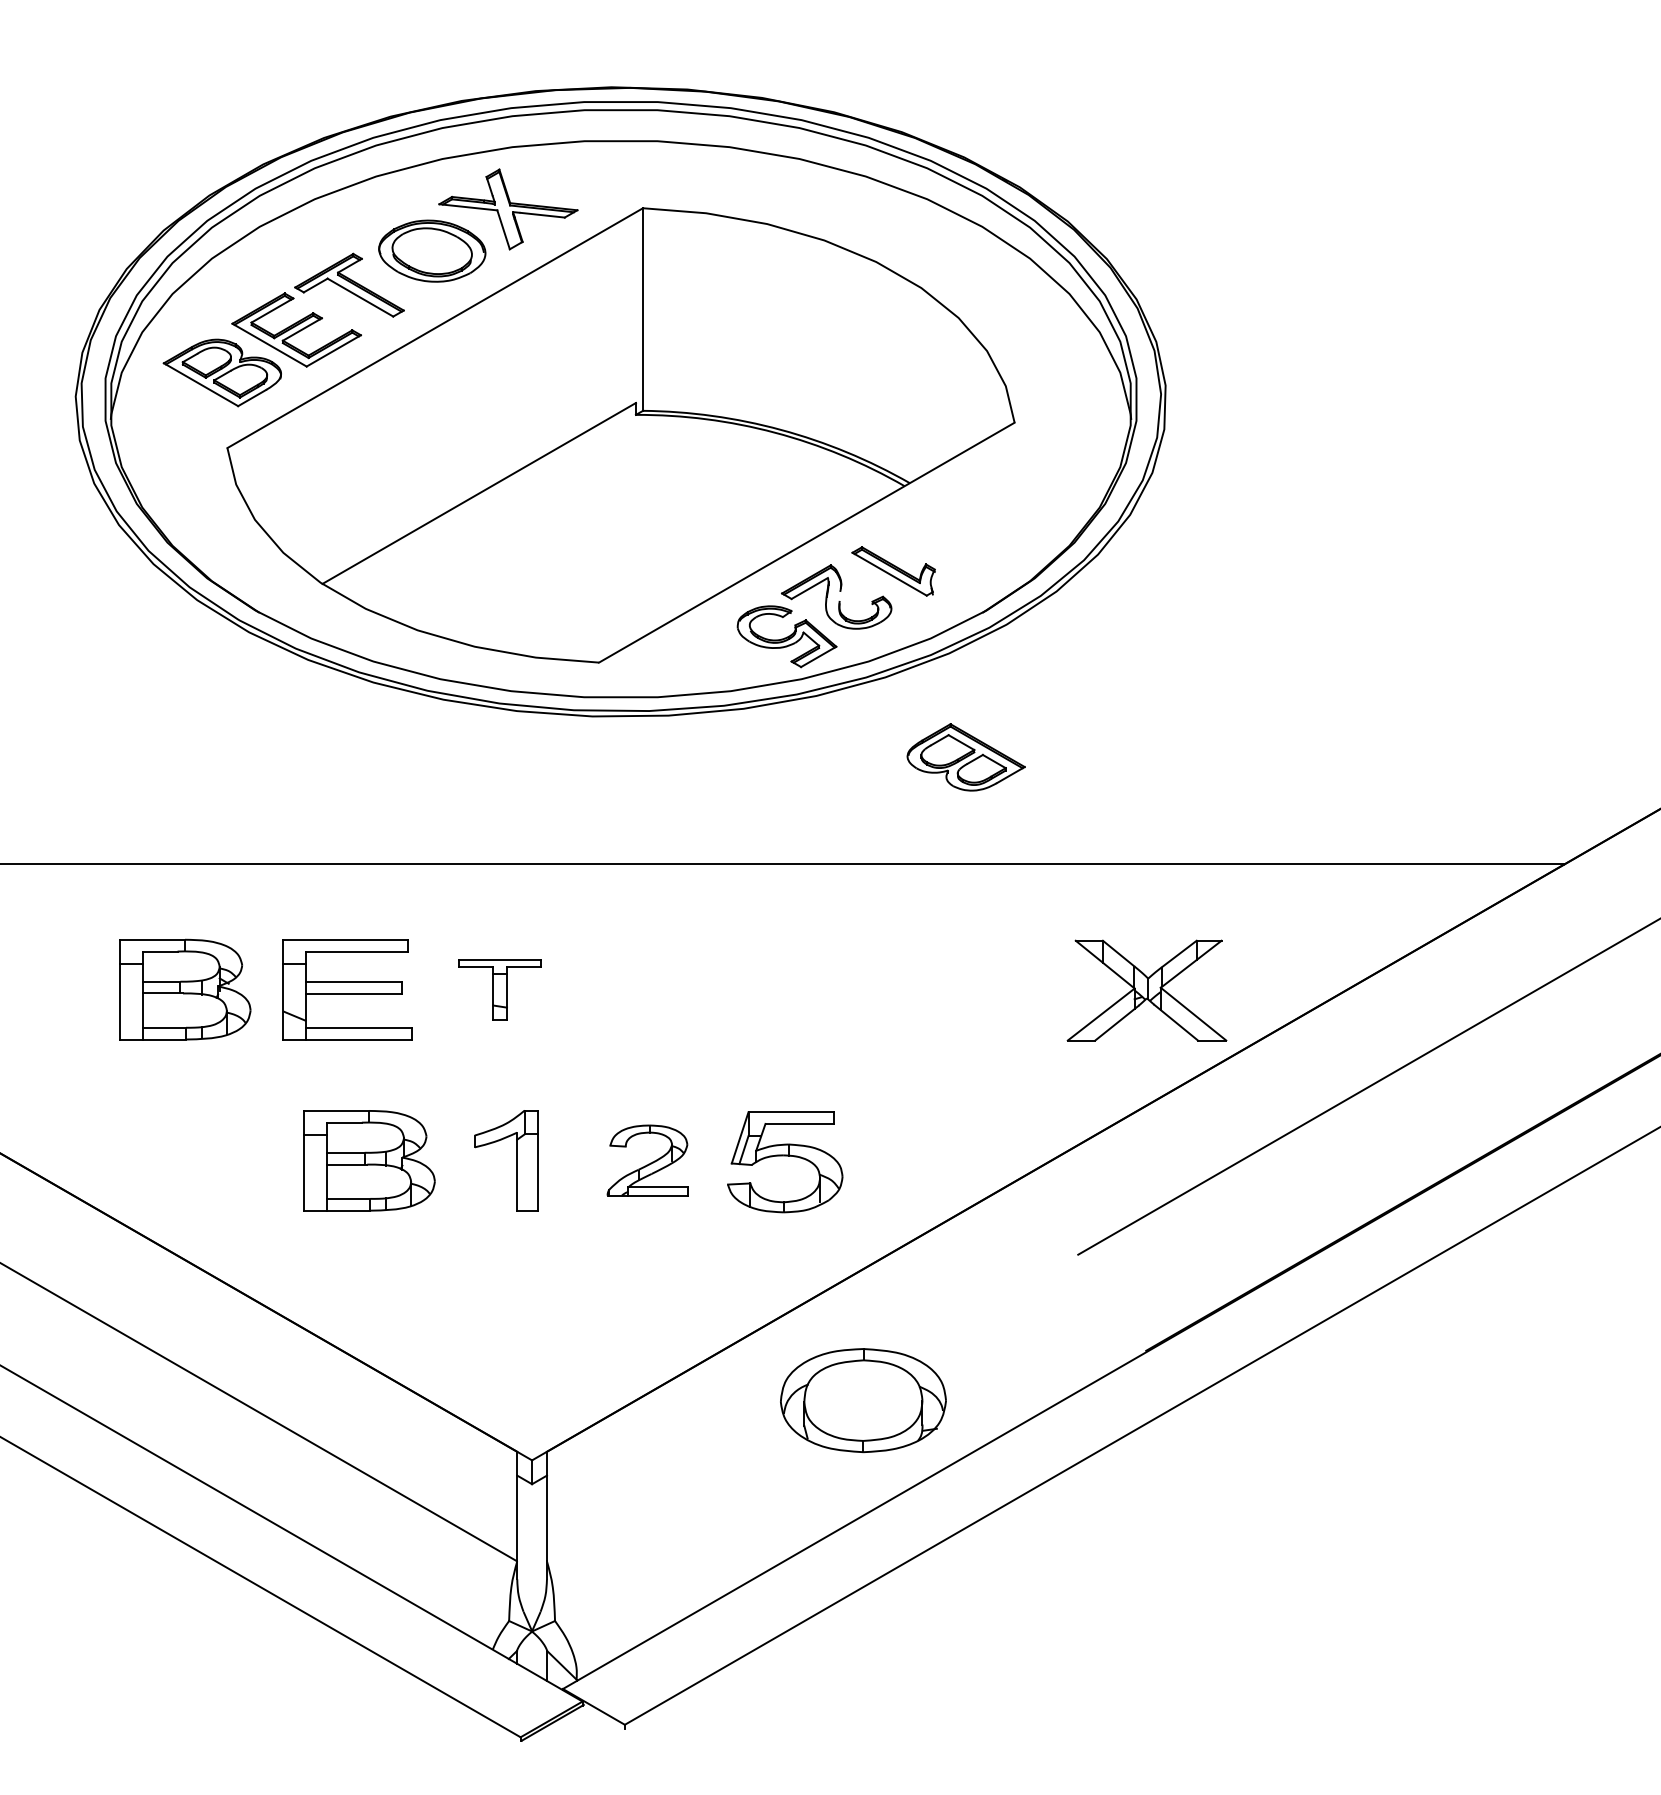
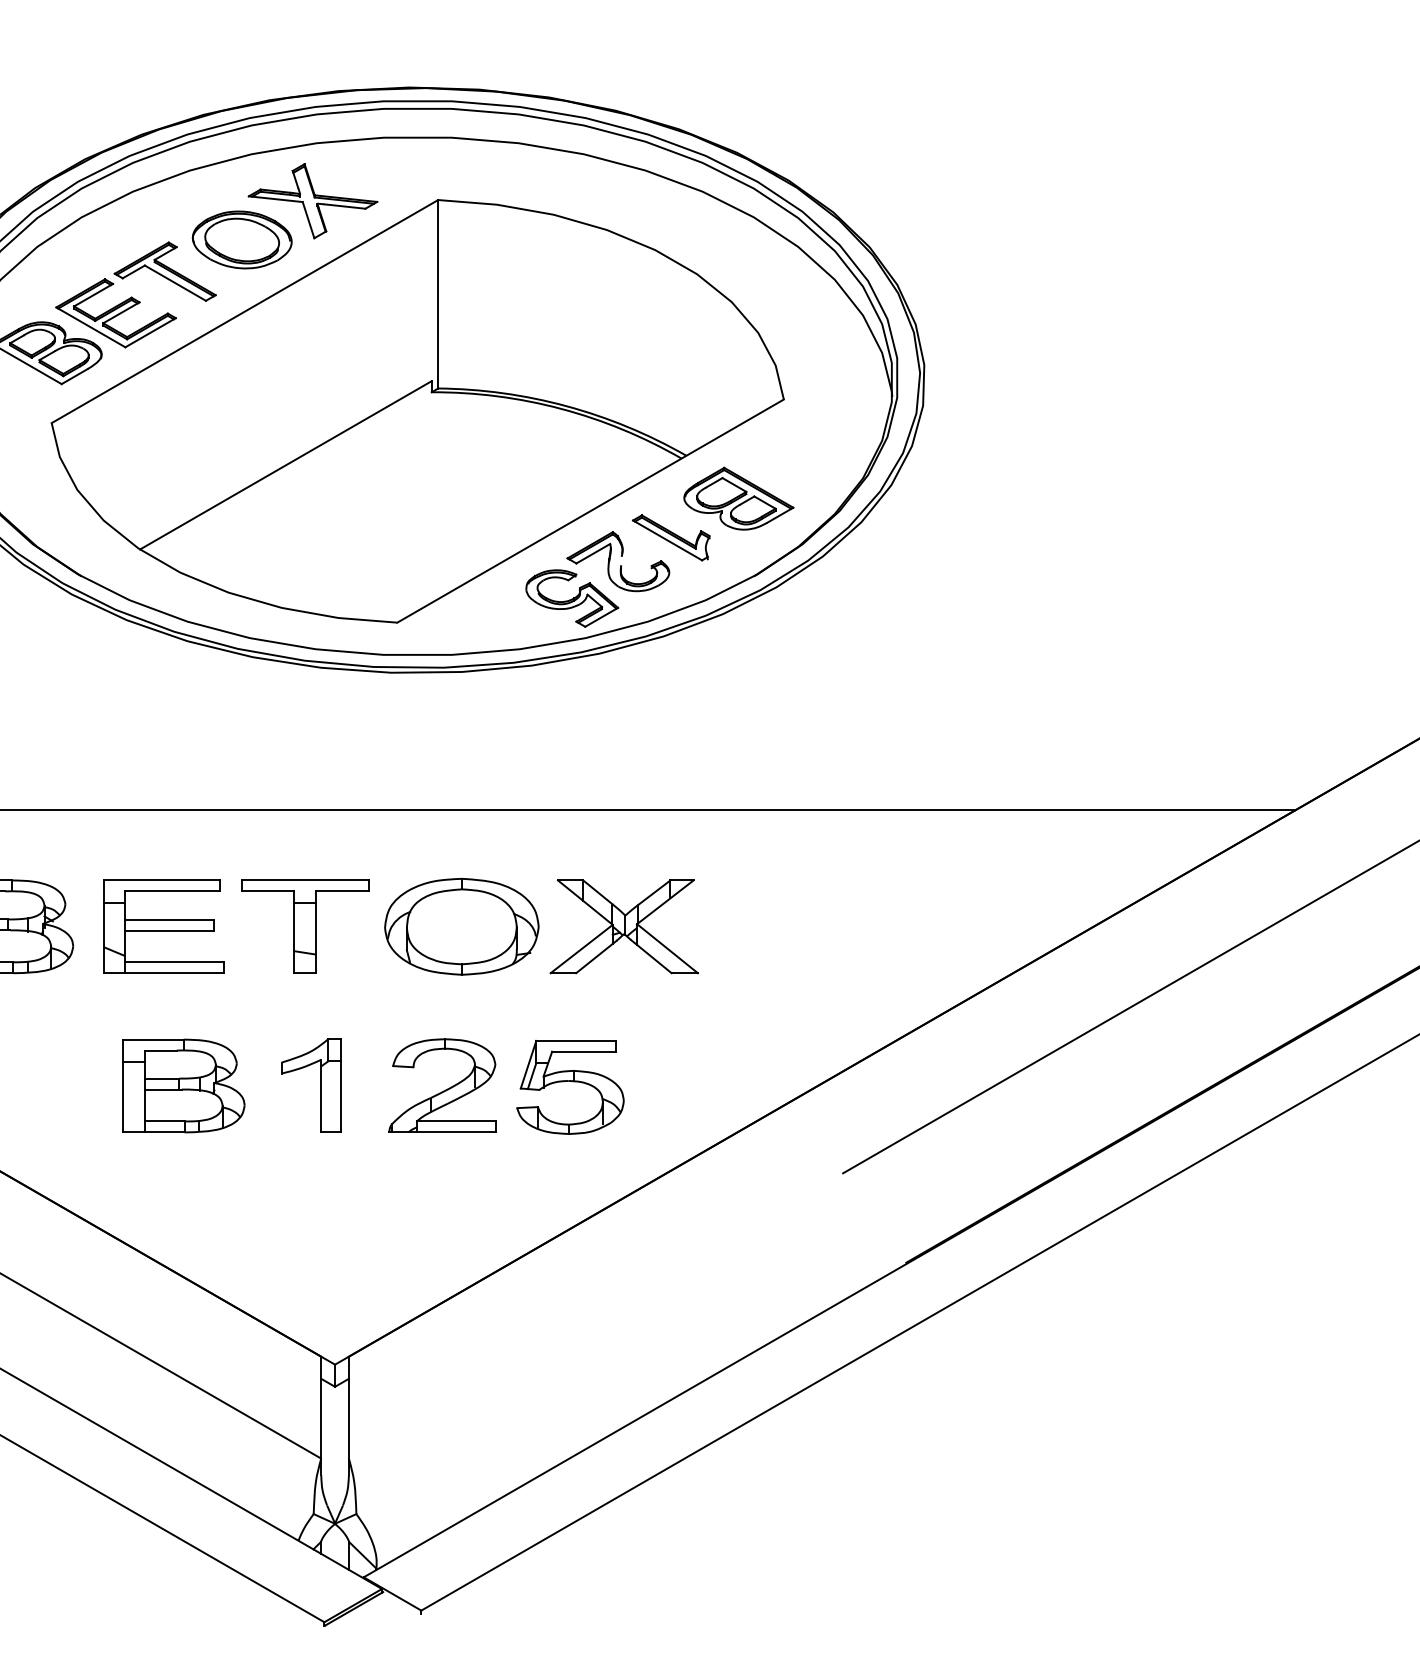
part: (965, 757) -> (738, 498), moved
part: (500, 989) -> (305, 926), size x1.67
part: (1146, 990) -> (623, 926), moved
part: (647, 1160) -> (442, 1085), size x1.43
part: (863, 1400) -> (461, 926), moved

